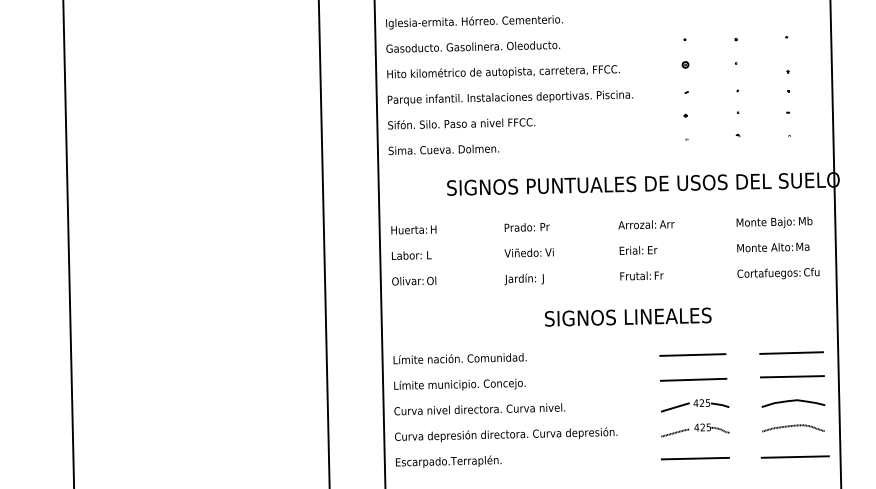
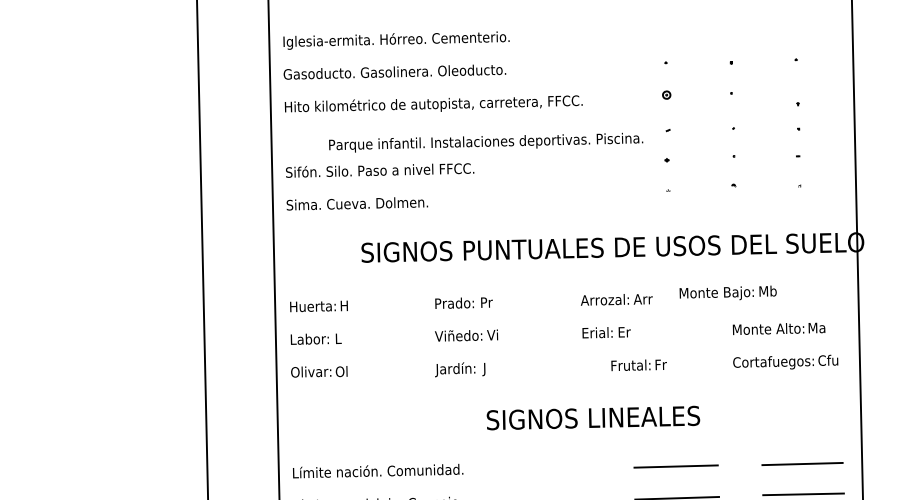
text: (510, 97) -> (486, 141), moved
text: (774, 221) -> (728, 291), moved
text: (641, 275) -> (638, 364), moved

